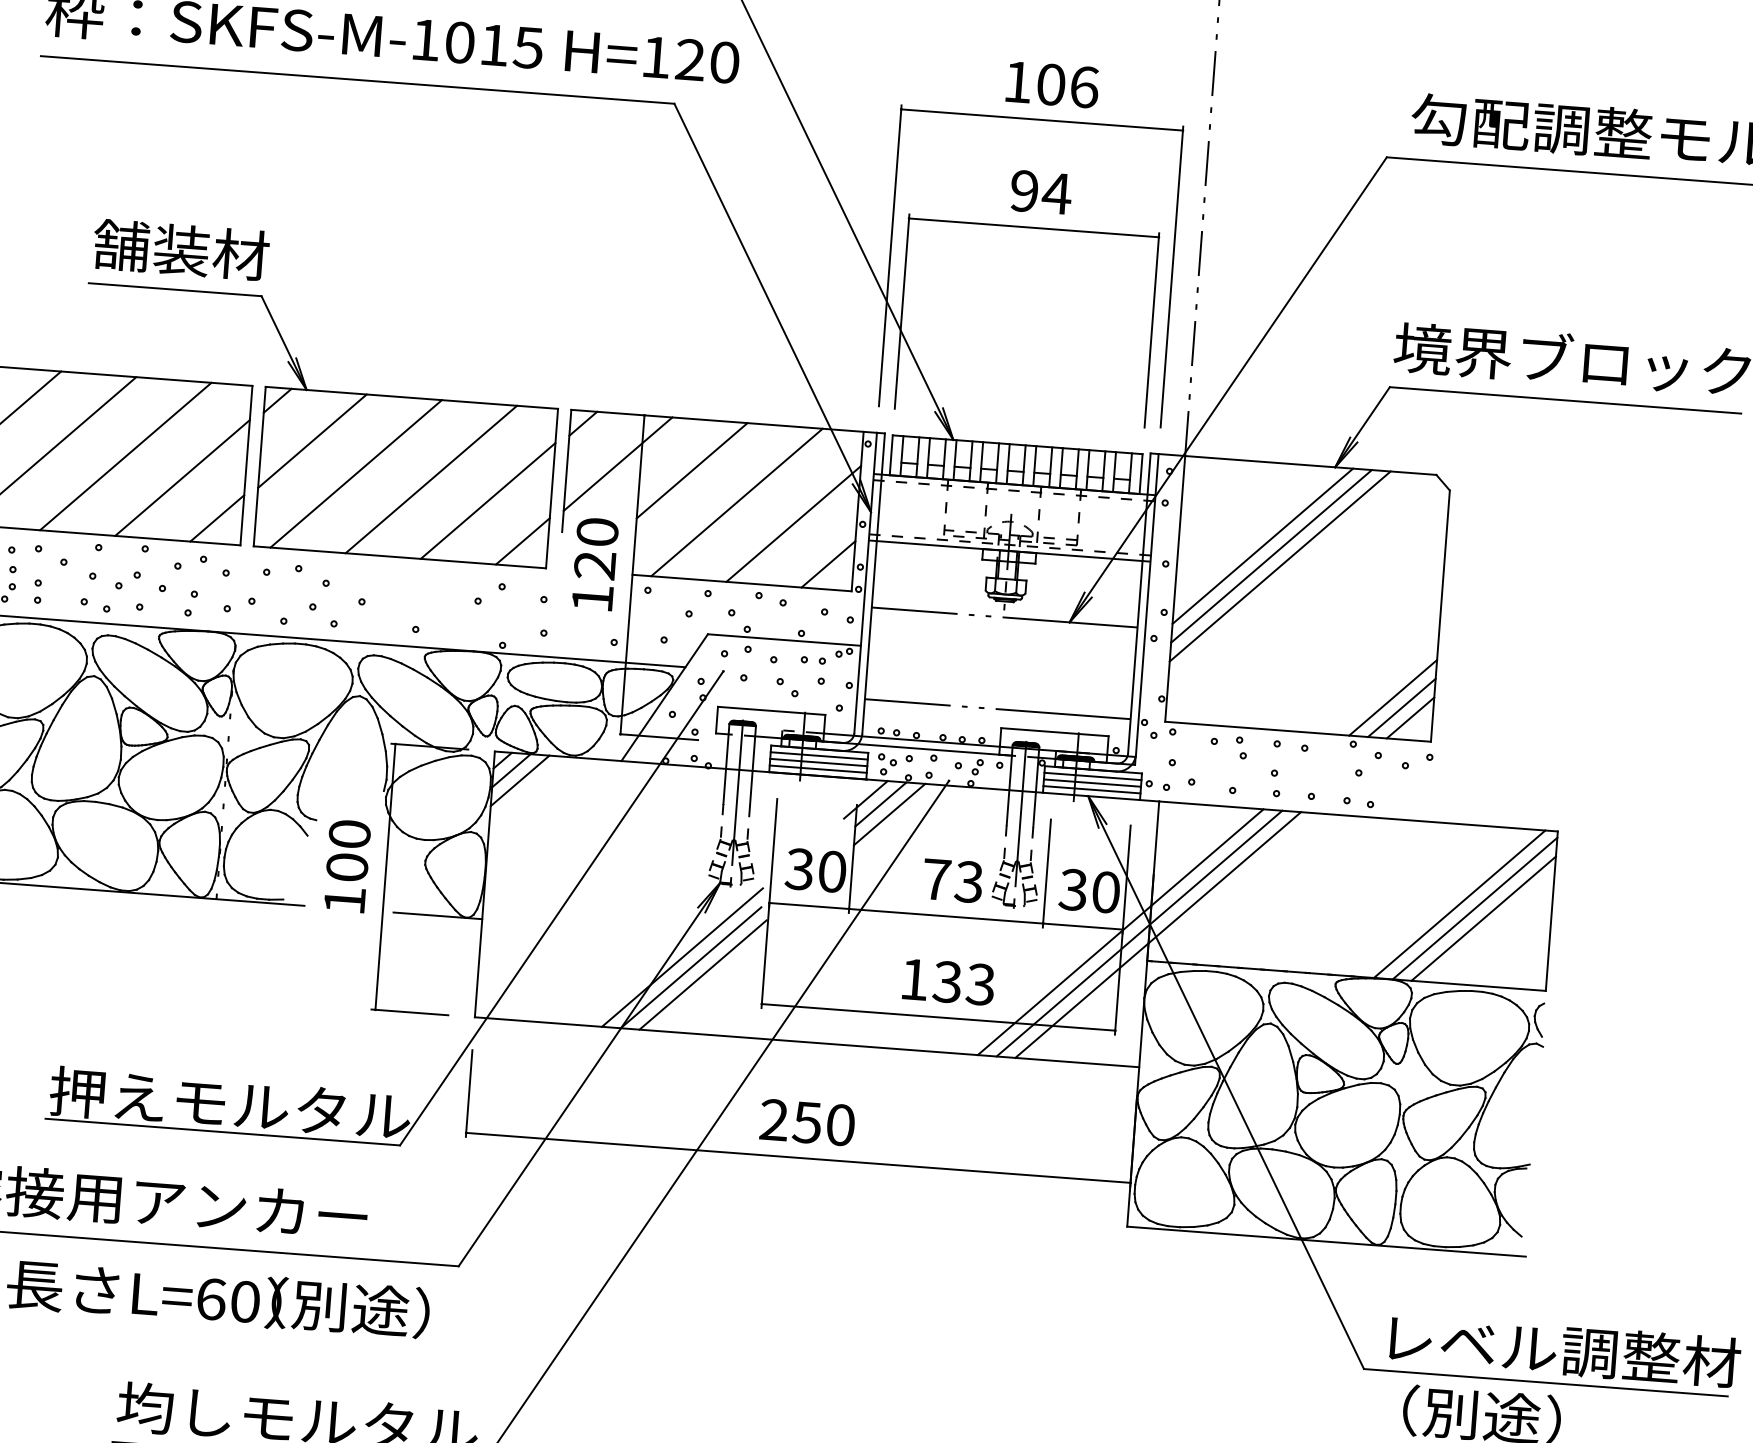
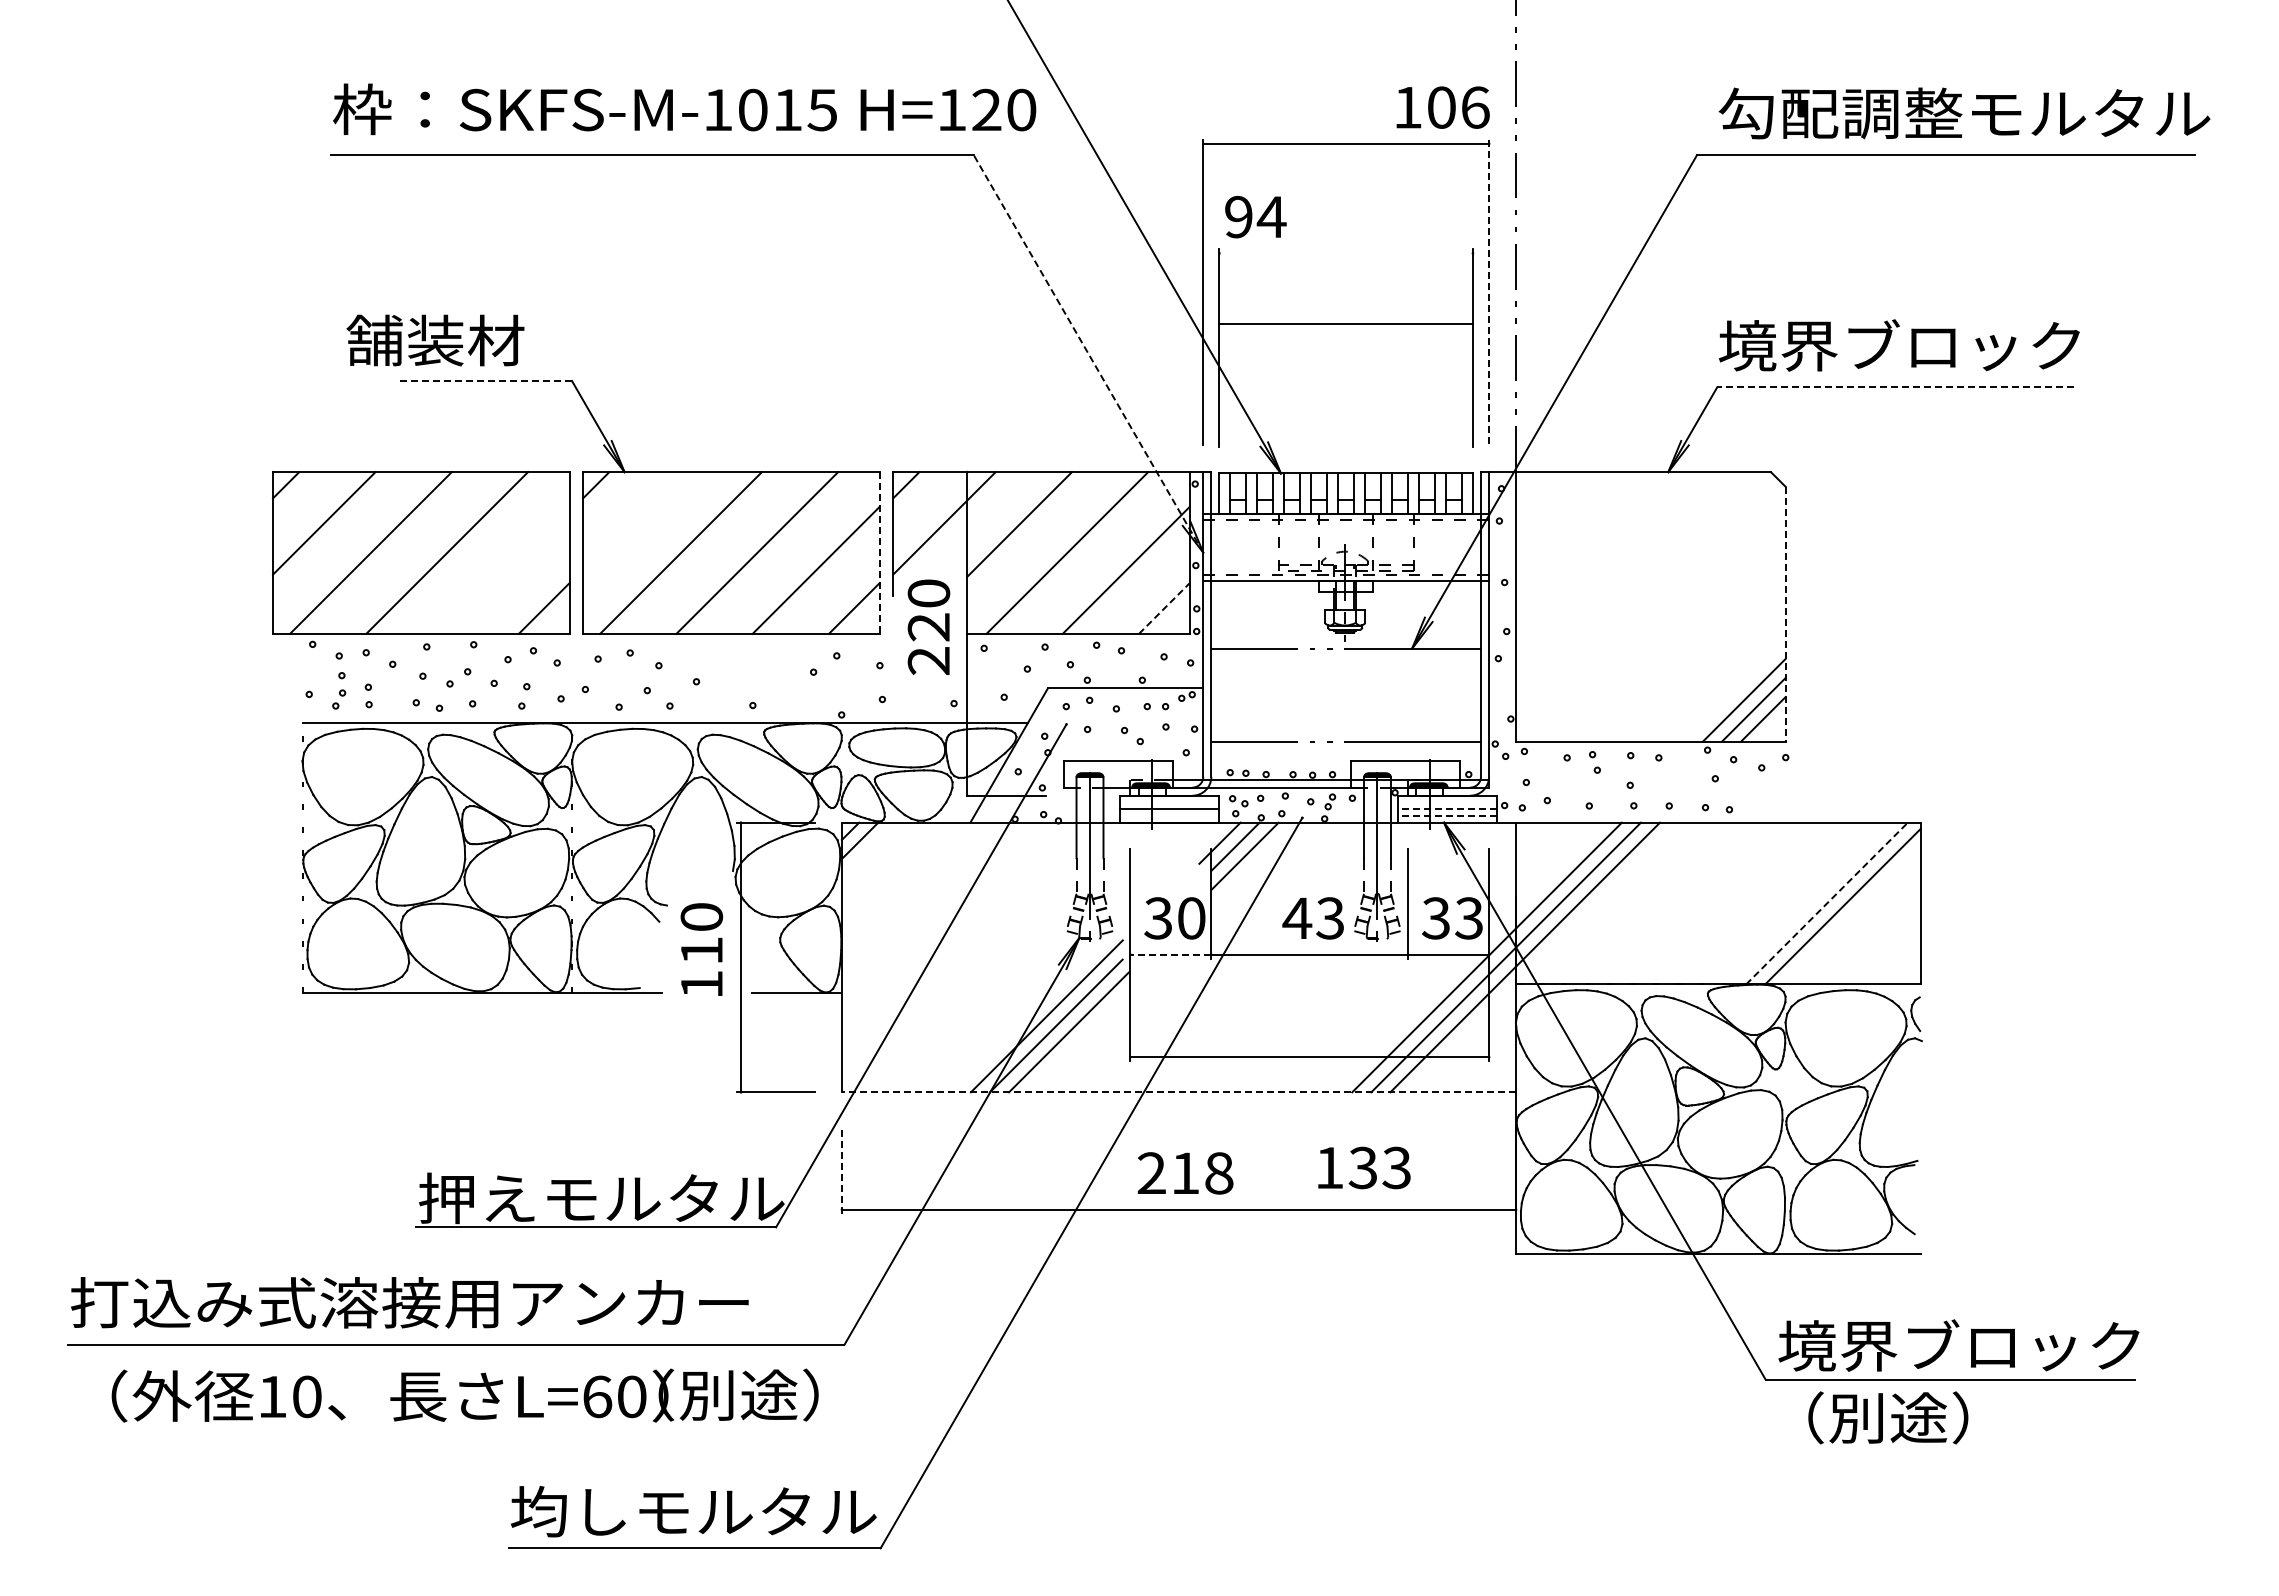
text: (1052, 84) -> (1442, 107), moved
text: (1040, 192) -> (1255, 217), moved
line: (1033, 227) -> (1345, 324), moved
text: (181, 250) -> (435, 340), moved
line: (1172, 277) -> (1489, 292), solid -> dashed
line: (175, 289) -> (484, 380), solid -> dashed
line: (772, 307) -> (1088, 353), solid -> dashed
line: (1565, 400) -> (1895, 387), solid -> dashed
line: (312, 441) -> (634, 523), removed
line: (182, 477) -> (505, 569), removed
line: (551, 489) -> (879, 553), solid -> dashed
line: (1263, 546) -> (1601, 557), removed
line: (1271, 556) -> (1610, 566), removed
line: (828, 564) -> (1164, 608), solid -> dashed
line: (1280, 566) -> (1620, 576), removed
text: (592, 598) -> (928, 660), 120 -> 220
line: (1440, 616) -> (1785, 614), solid -> dashed
line: (819, 755) -> (1169, 802), removed
line: (818, 768) -> (1169, 815), removed
line: (1093, 776) -> (1447, 802), removed
line: (519, 780) -> (869, 850), removed
line: (1091, 783) -> (1446, 809), solid -> dashed
line: (1091, 789) -> (1446, 815), solid -> dashed
text: (346, 867) -> (701, 950), 100 -> 110
text: (936, 878) -> (1297, 917), 73 -> 43
text: (1106, 892) -> (1469, 918), 30 -> 33
line: (1460, 904) -> (1827, 903), solid -> dashed
line: (808, 905) -> (1170, 954), solid -> dashed
line: (1483, 918) -> (1852, 916), removed
text: (948, 981) -> (1364, 1167), moved
line: (806, 1042) -> (1178, 1092), solid -> dashed
line: (468, 1093) -> (841, 1169), solid -> dashed
text: (823, 1123) -> (1201, 1173), 250 -> 218
text: (1559, 1349) -> (1961, 1345), レベル調整材 -> 境界ブロック

